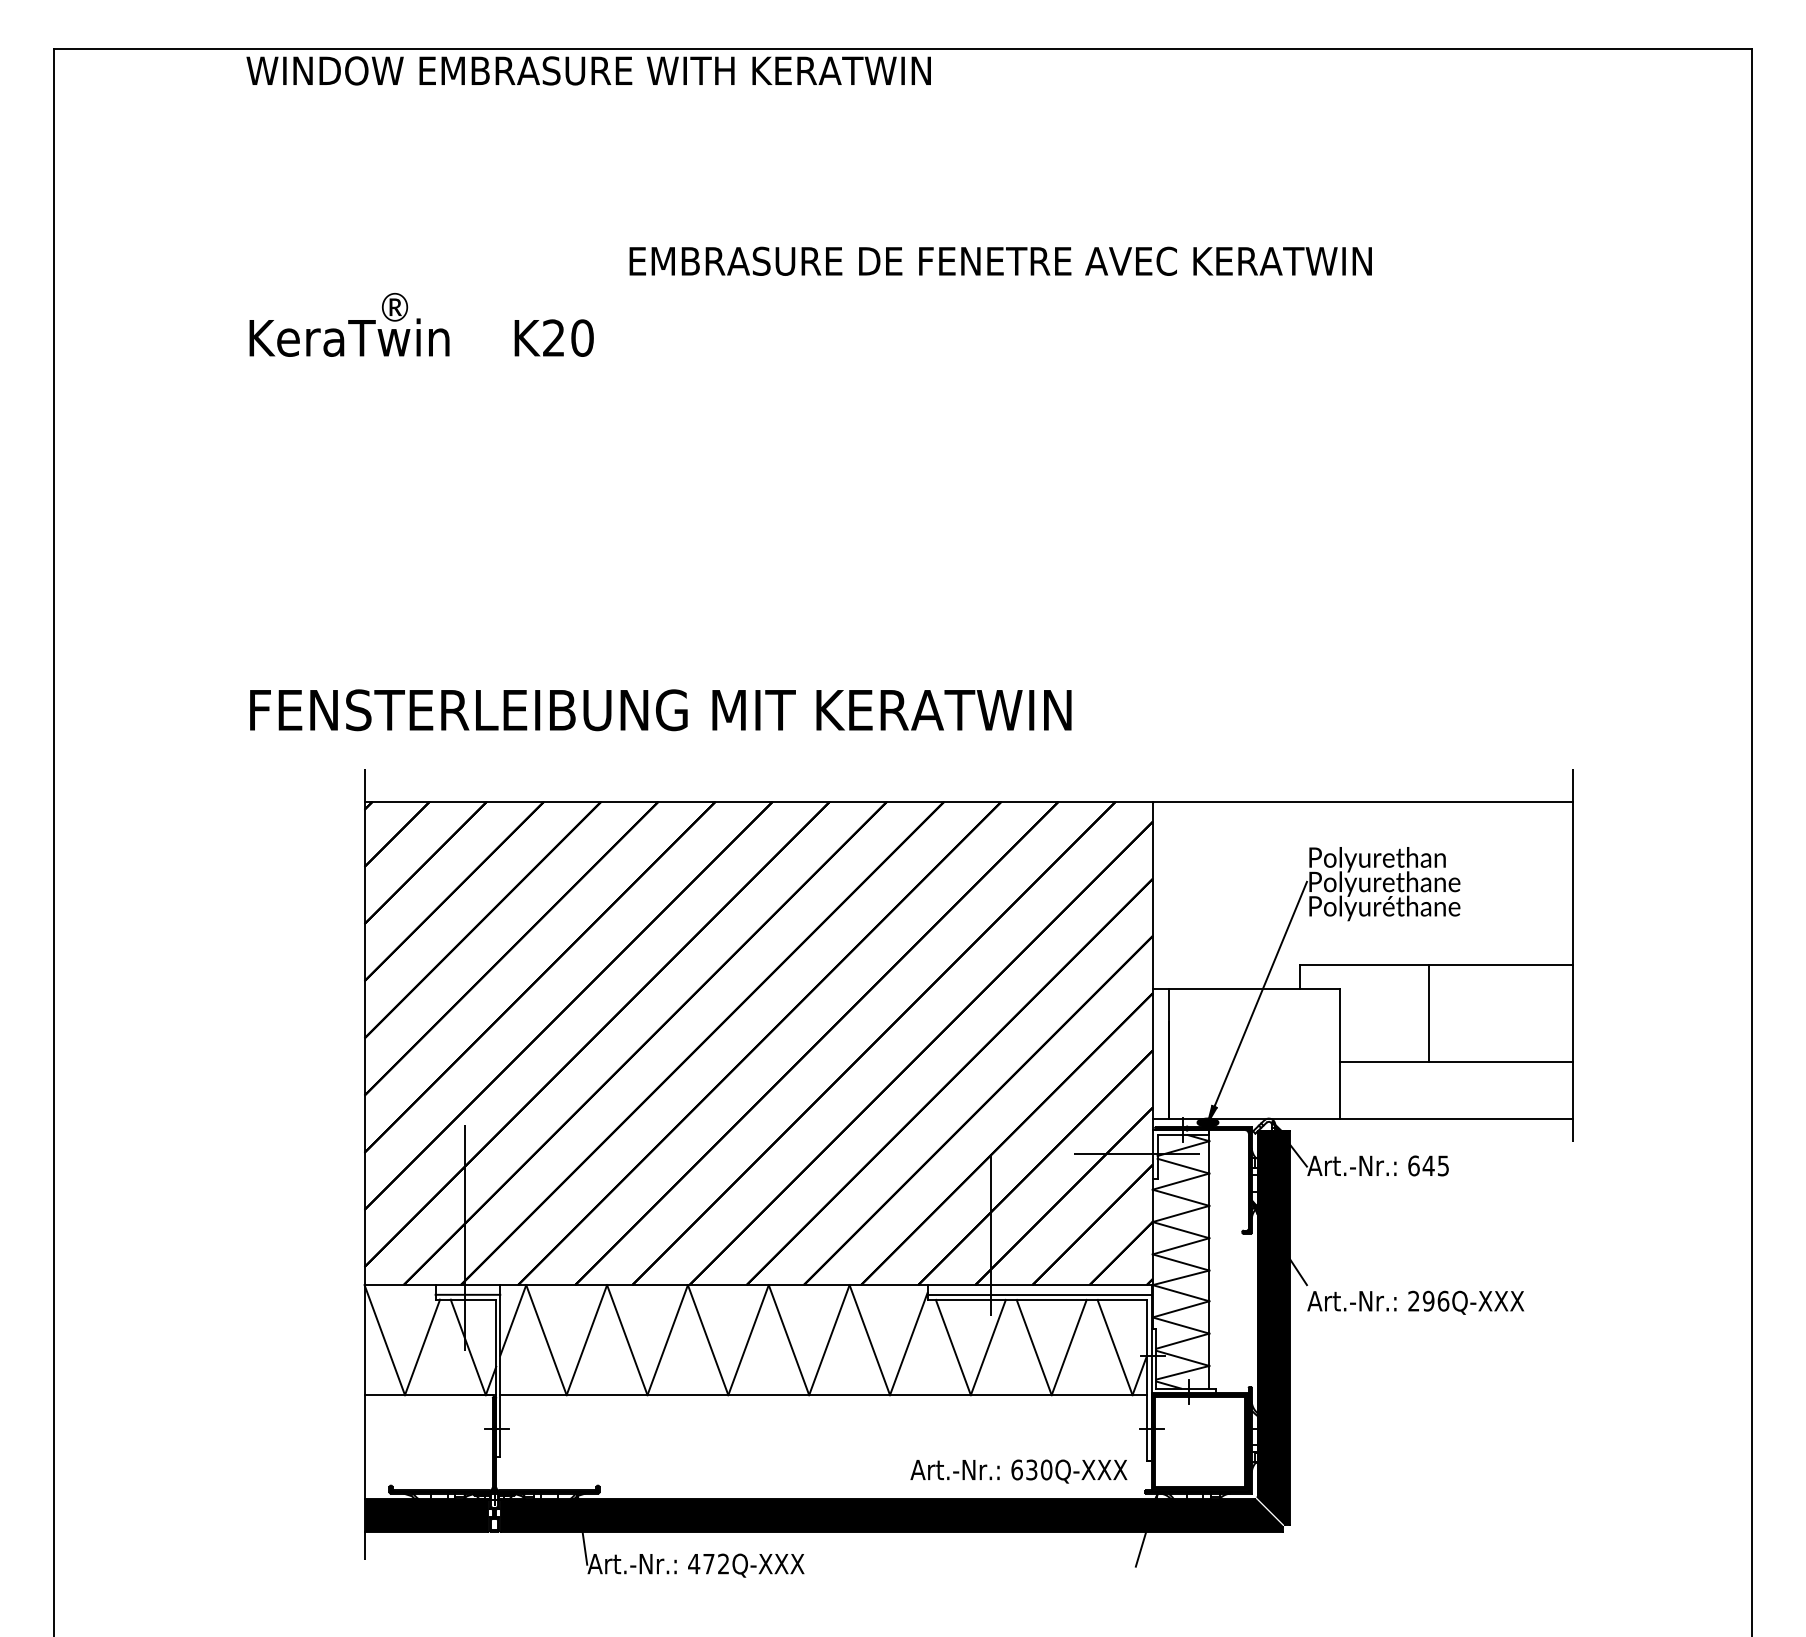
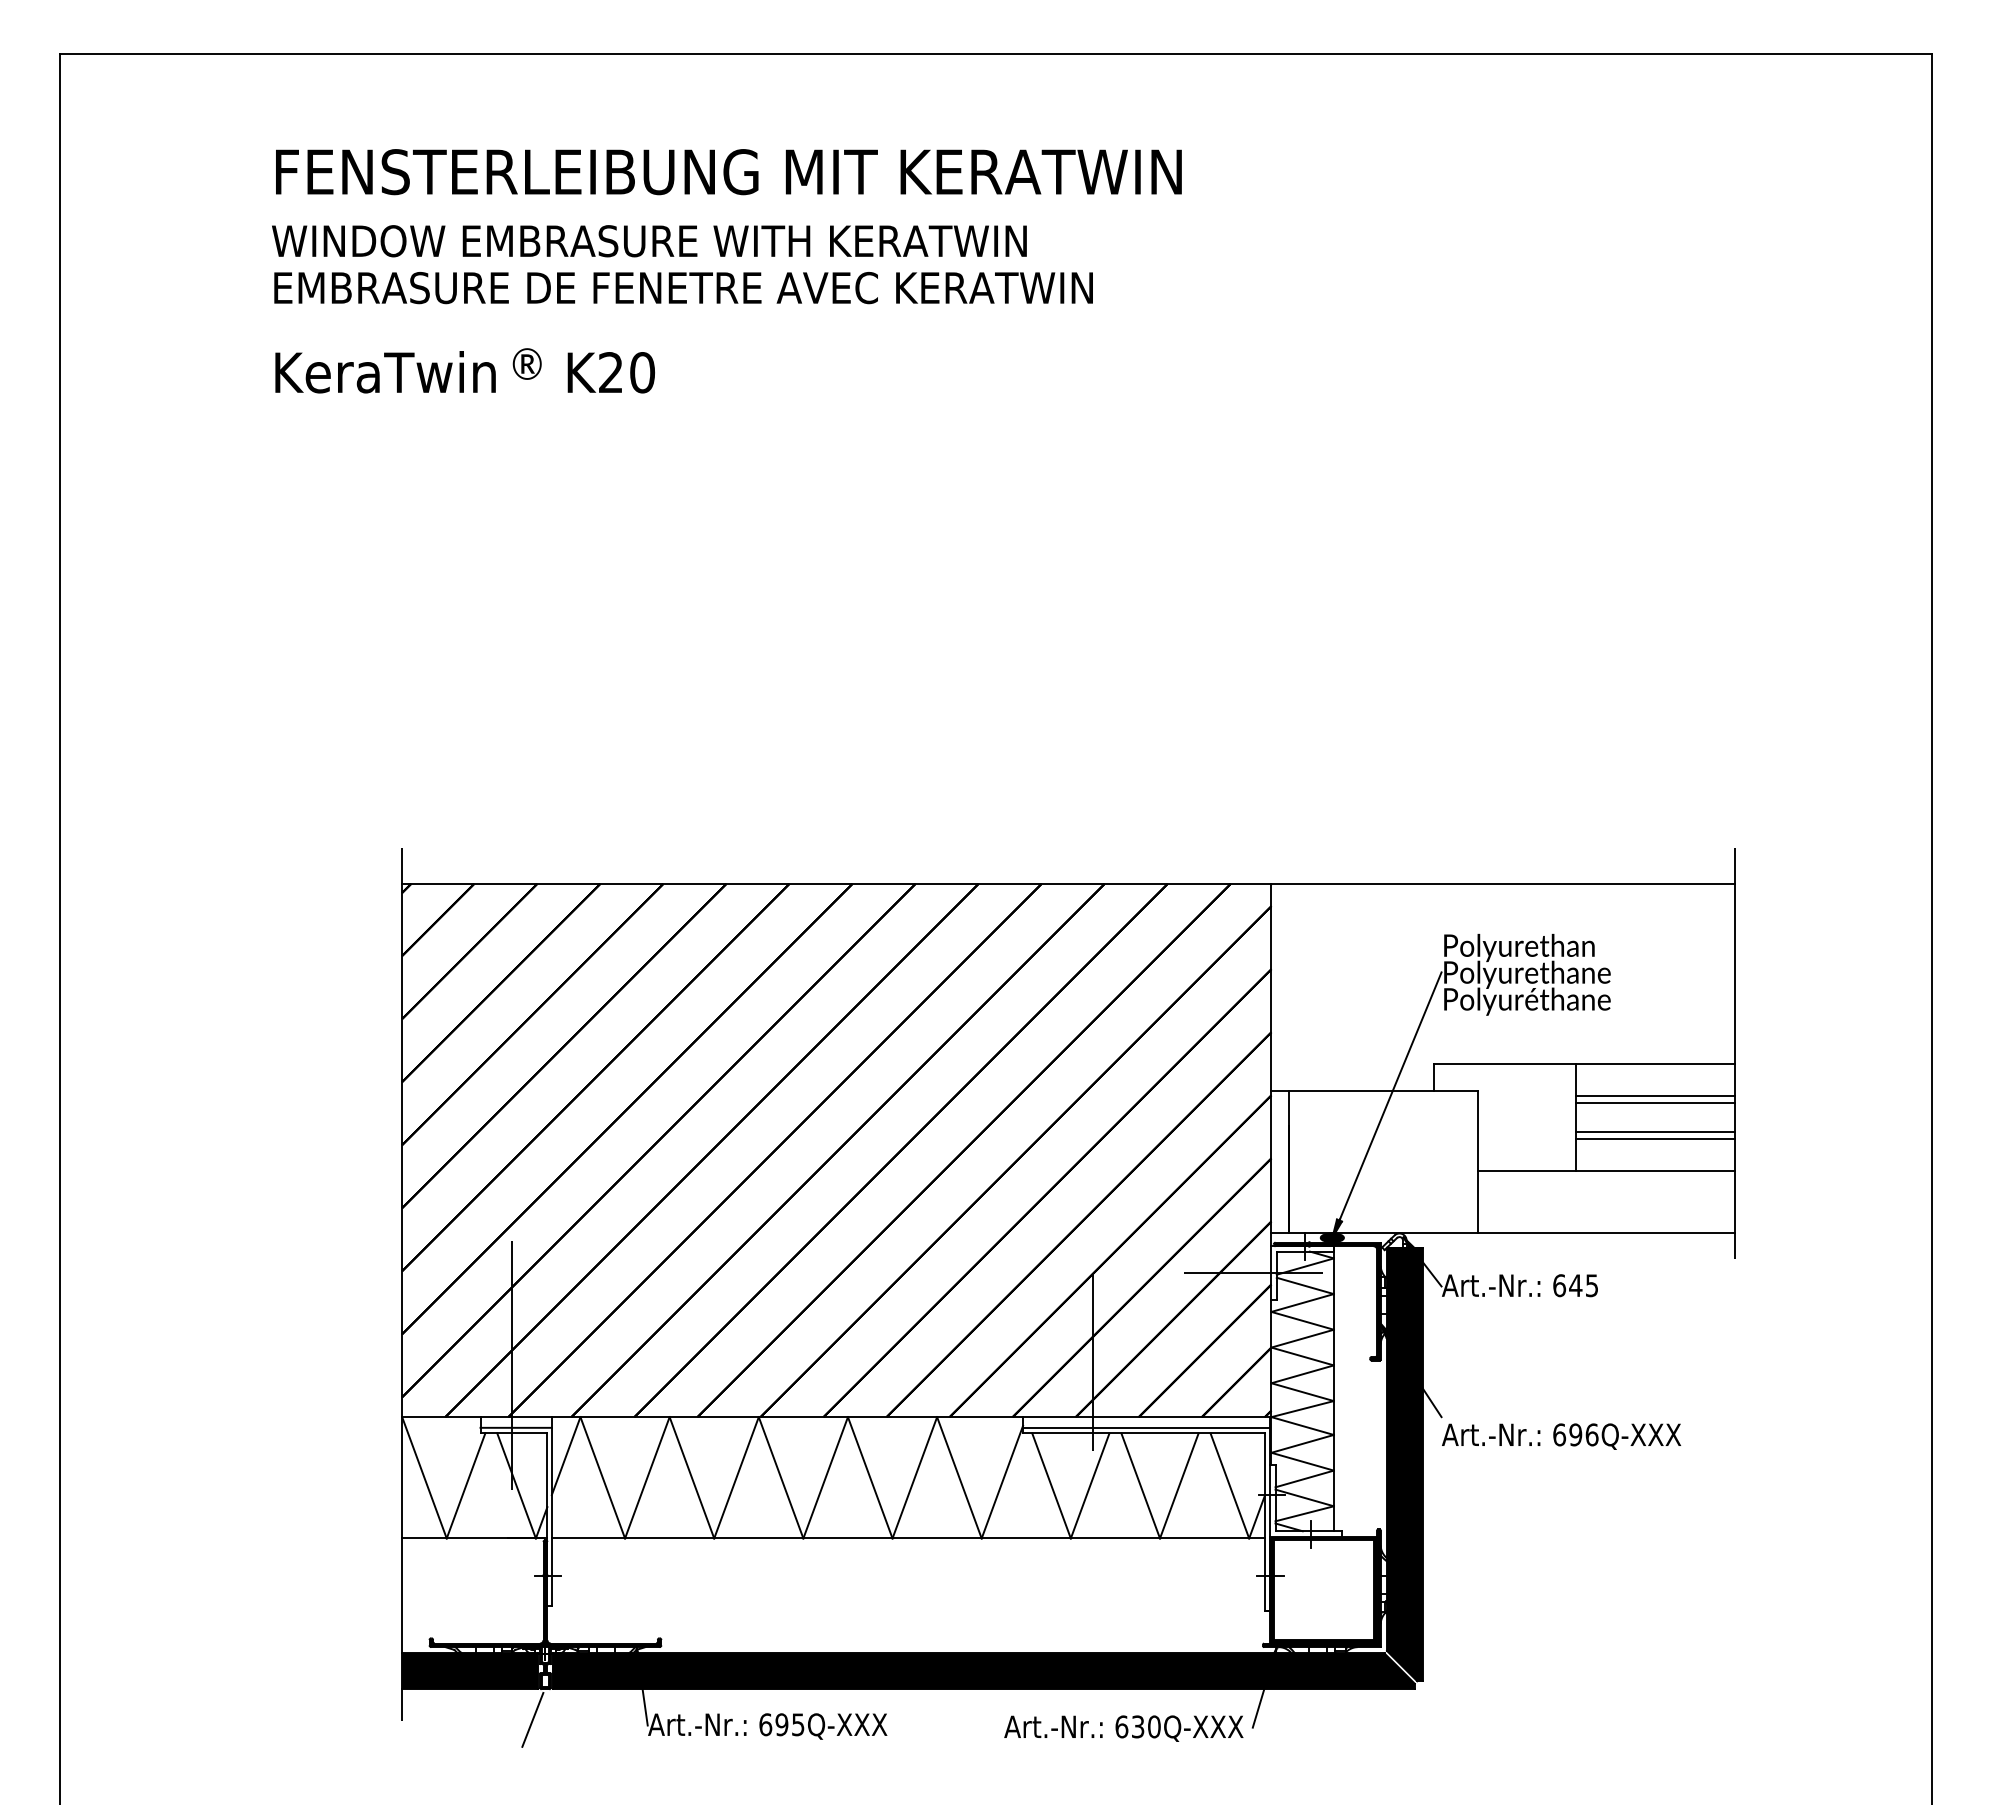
text: (588, 70) -> (649, 240), moved
text: (1000, 260) -> (683, 287), moved
text: (395, 307) -> (527, 364), moved
text: (660, 710) -> (728, 172), moved
line: (1501, 994) -> (1656, 1096), added
line: (1501, 1000) -> (1656, 1103), added
line: (1501, 1026) -> (1656, 1131), added
line: (1501, 1032) -> (1656, 1138), added
text: (1413, 1300) -> (1559, 1434), 296Q-XXX -> 696Q-XXX
text: (1018, 1471) -> (1123, 1728), moved
line: (482, 1559) -> (532, 1719), added
text: (708, 1563) -> (781, 1724), 472Q-XXX -> 695Q-XXX

